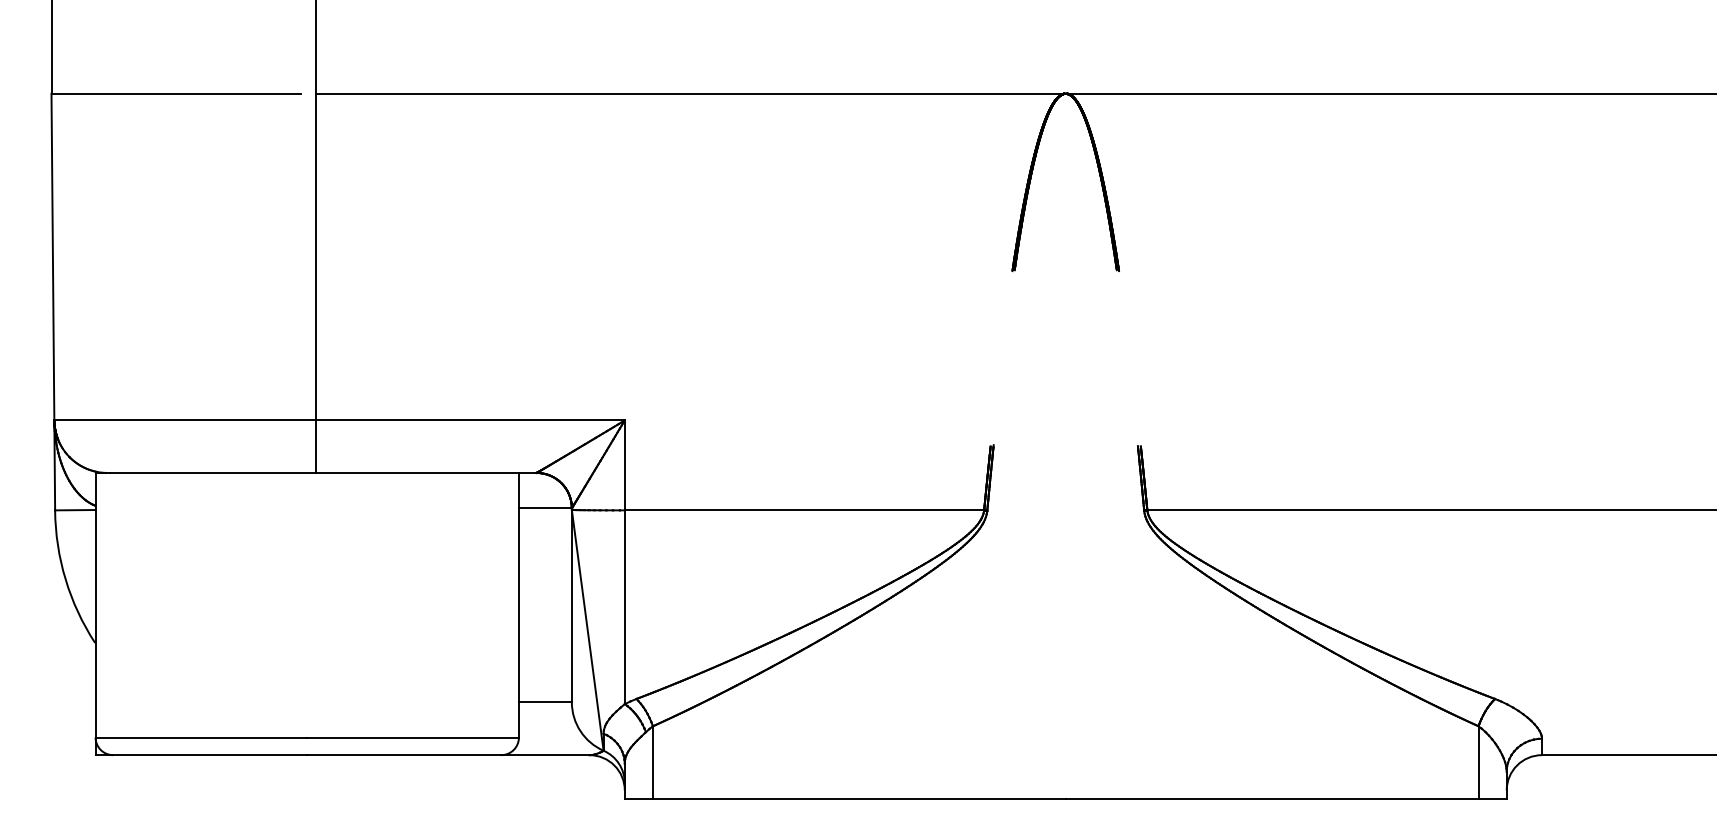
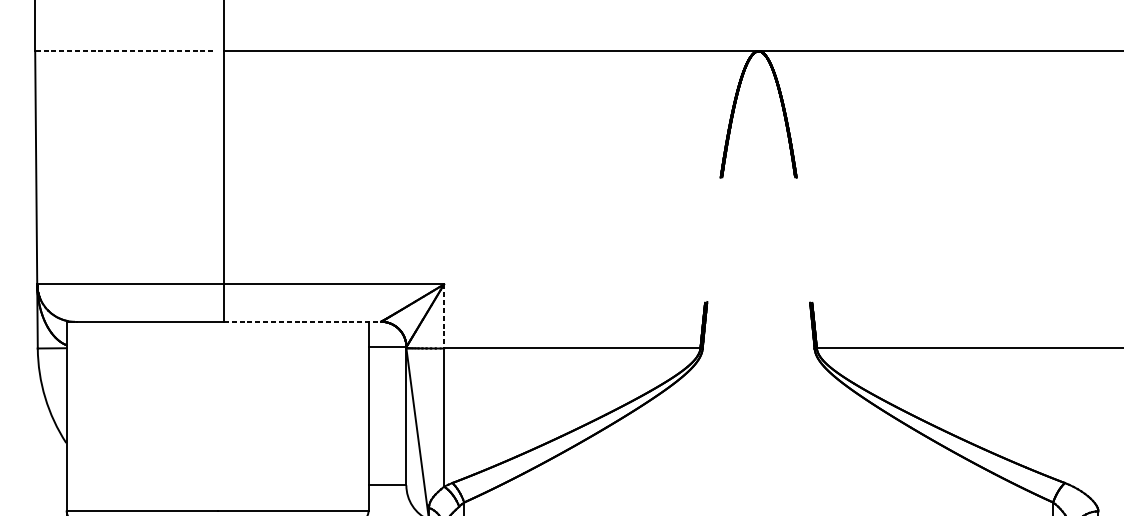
line: (176, 93) -> (124, 51), solid -> dashed
line: (624, 465) -> (443, 316), solid -> dashed
line: (426, 472) -> (302, 321), solid -> dashed

